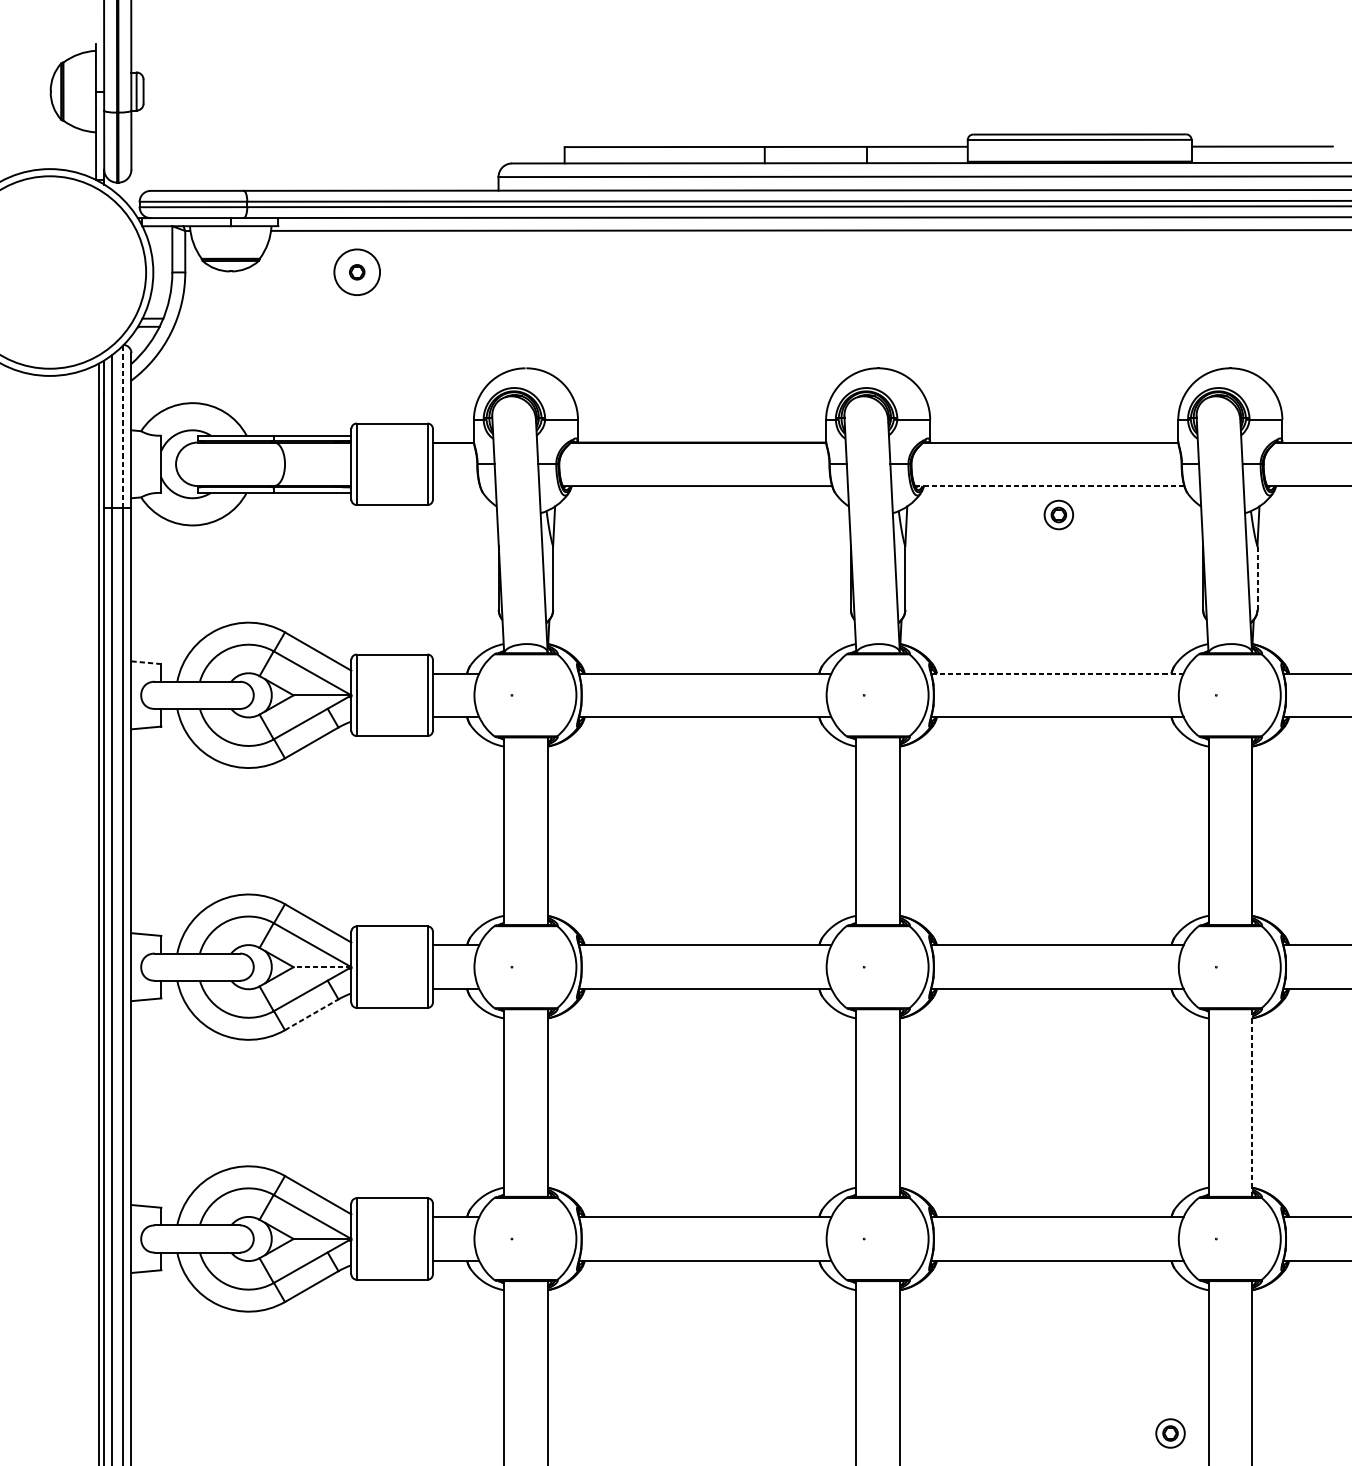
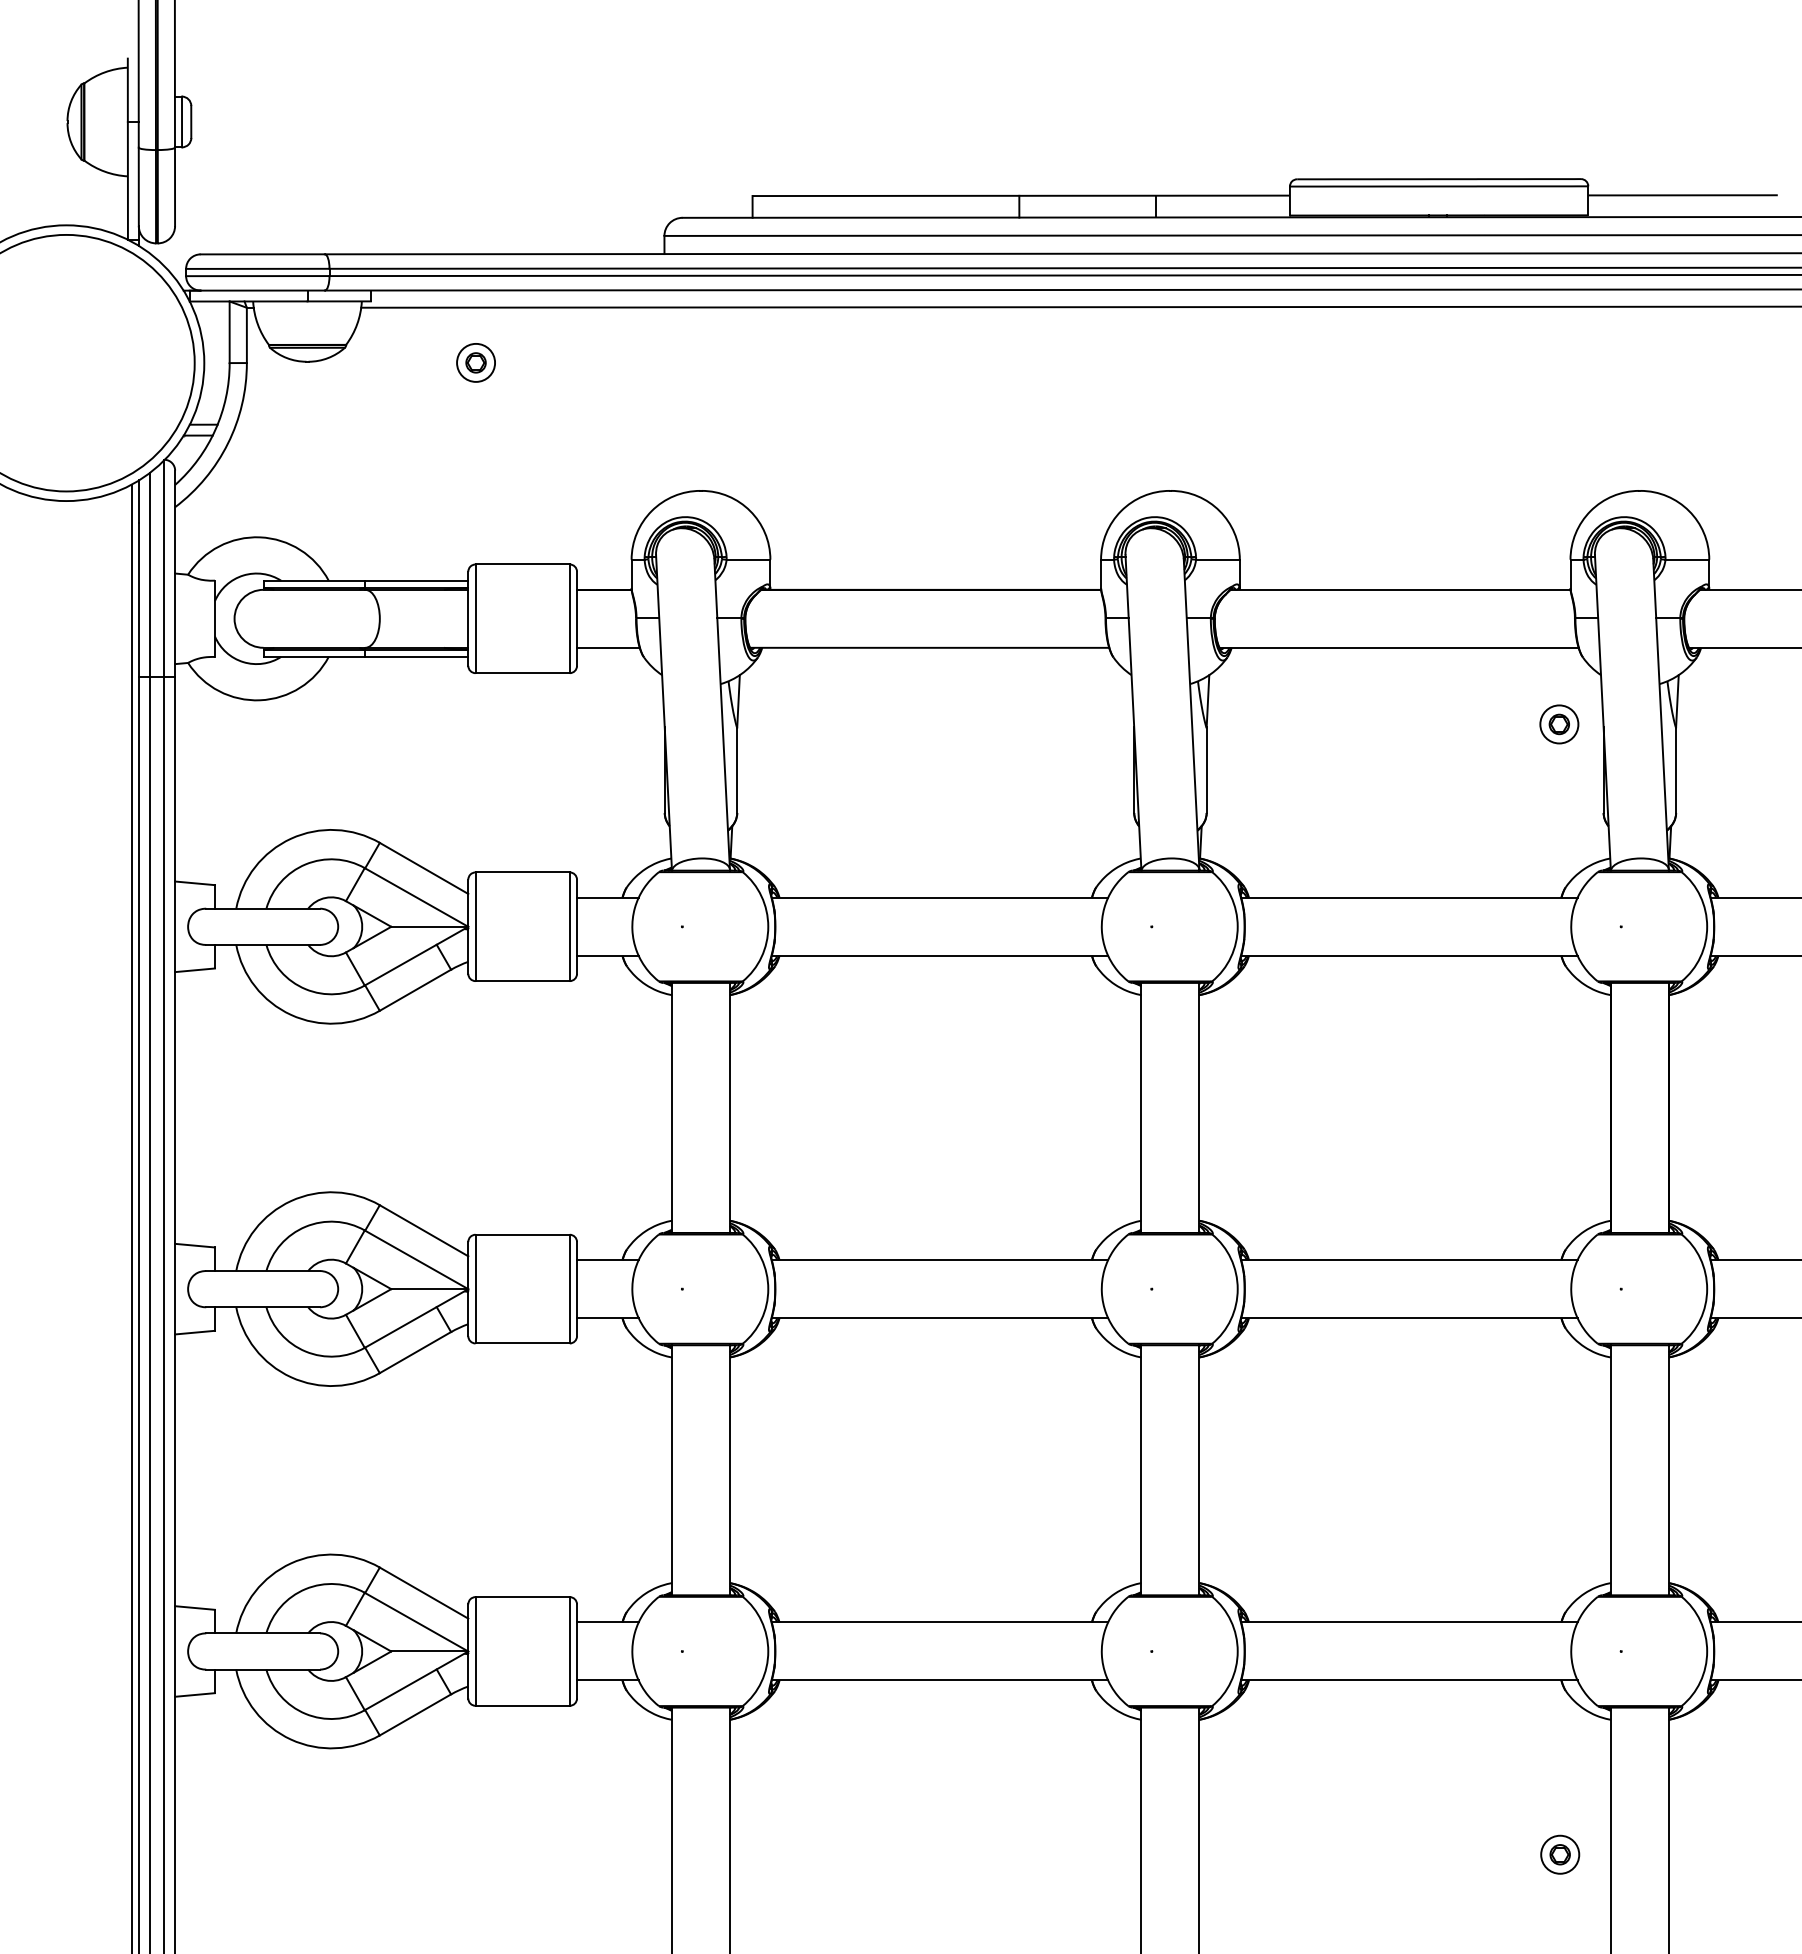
circle: (357, 272) -> (476, 362), size x0.62
line: (123, 426) -> (164, 568), dashed -> solid
line: (456, 485) -> (608, 647), added
line: (1049, 485) -> (1399, 647), dashed -> solid
part: (1058, 515) -> (1559, 724), moved
line: (1257, 578) -> (1676, 770), dashed -> solid
line: (145, 662) -> (194, 883), dashed -> solid
line: (1057, 673) -> (1409, 897), dashed -> solid
line: (322, 967) -> (429, 1289), dashed -> solid
line: (311, 1014) -> (415, 1352), dashed -> solid
line: (1251, 1102) -> (1668, 1469), dashed -> solid
part: (1170, 1433) -> (1560, 1854), moved

